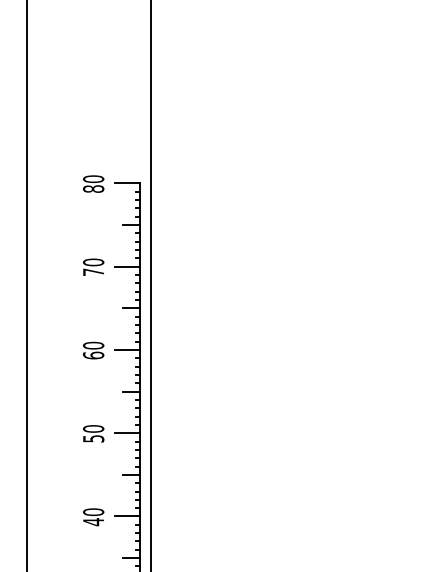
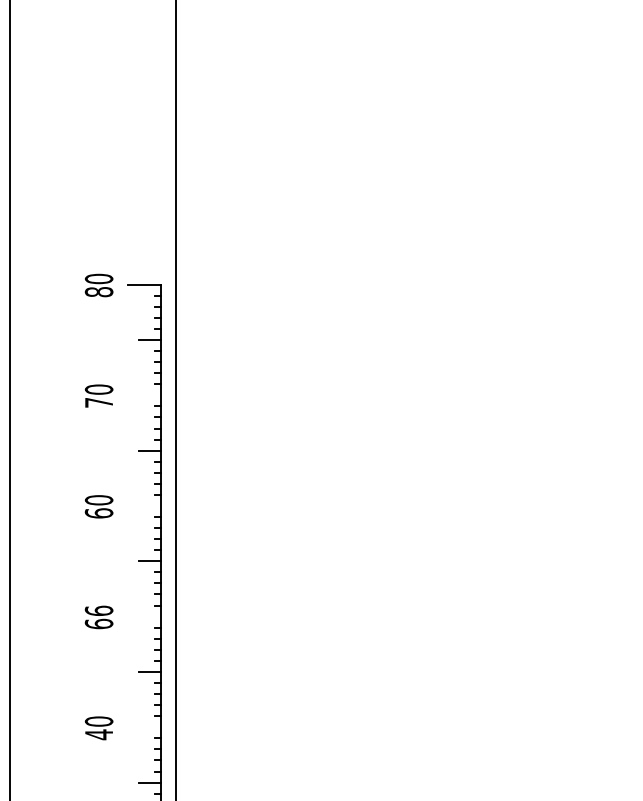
line: (127, 266) -> (143, 395), removed
line: (127, 349) -> (143, 505), removed
text: (93, 433) -> (98, 617), 50 -> 66
line: (127, 433) -> (143, 616), removed
line: (127, 516) -> (143, 727), removed

